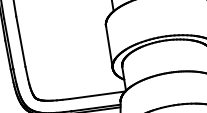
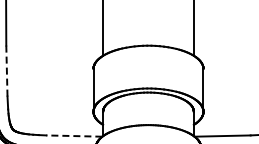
line: (20, 42) -> (6, 71), solid -> dashed
line: (96, 95) -> (73, 136), solid -> dashed

